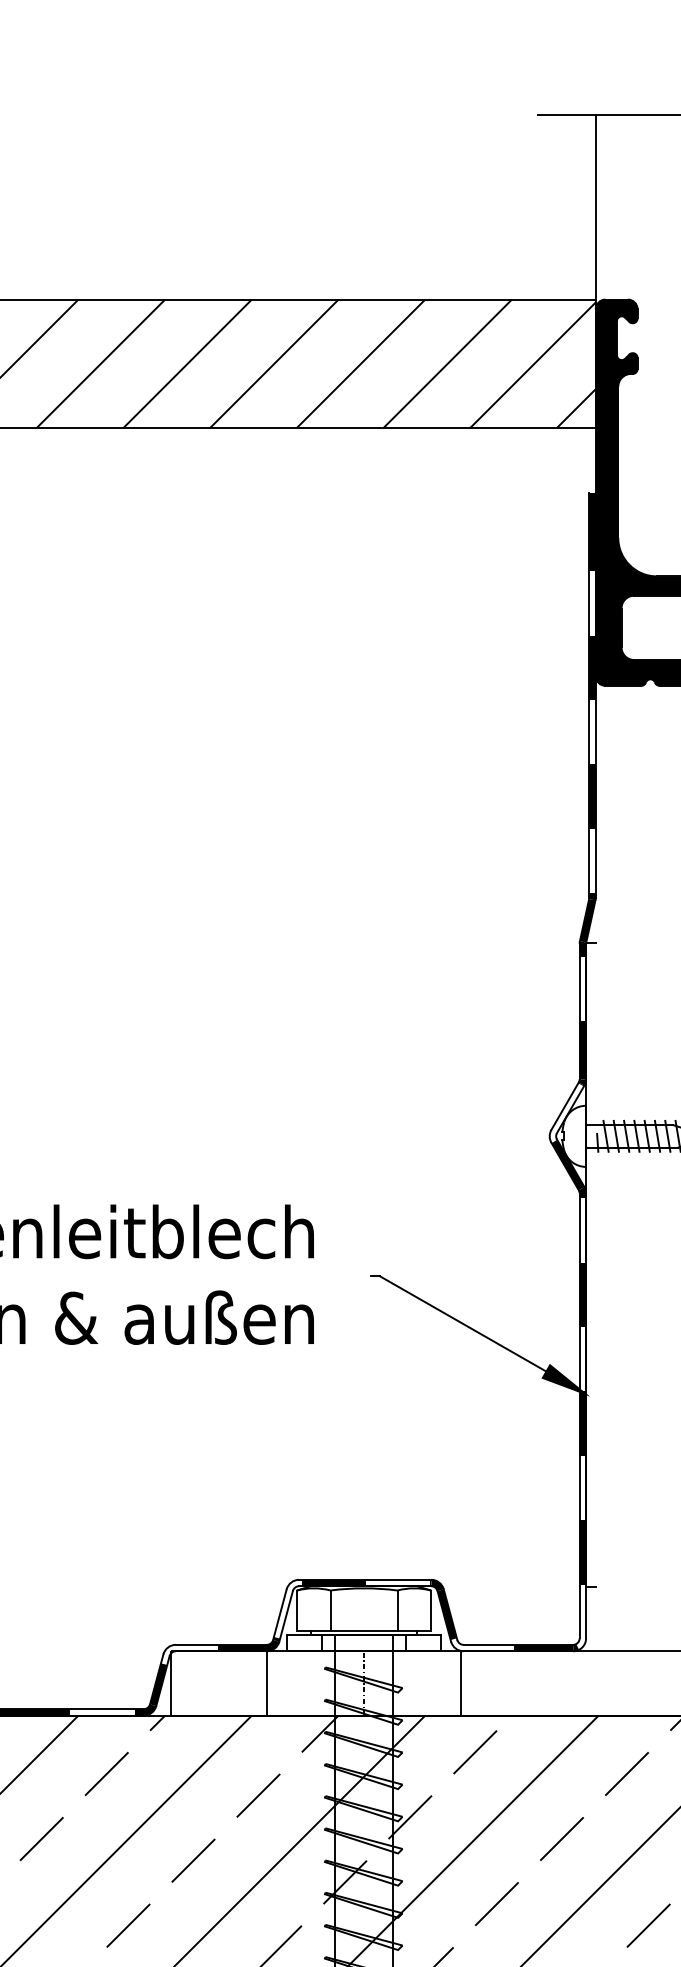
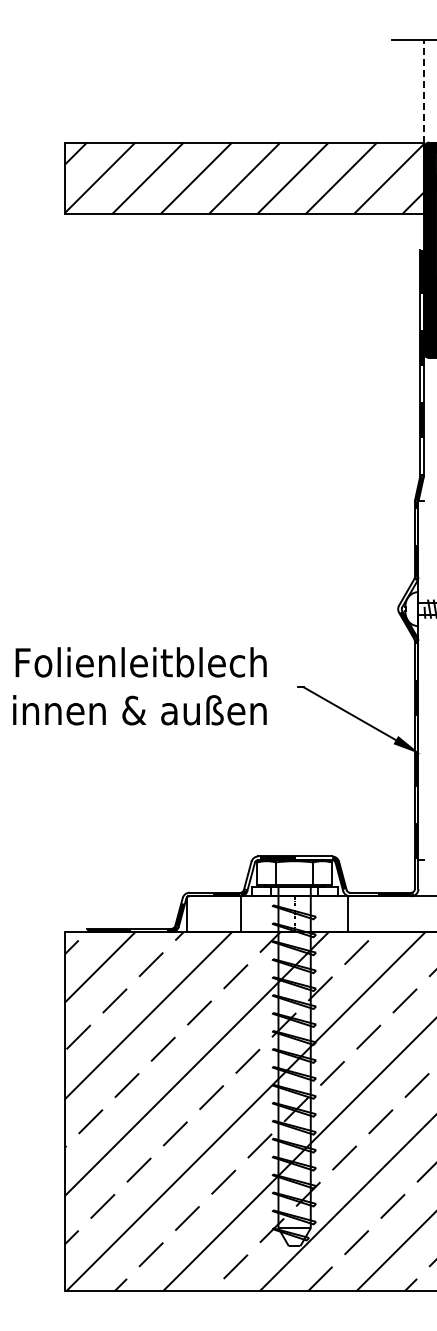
line: (595, 206) -> (423, 90), solid -> dashed

